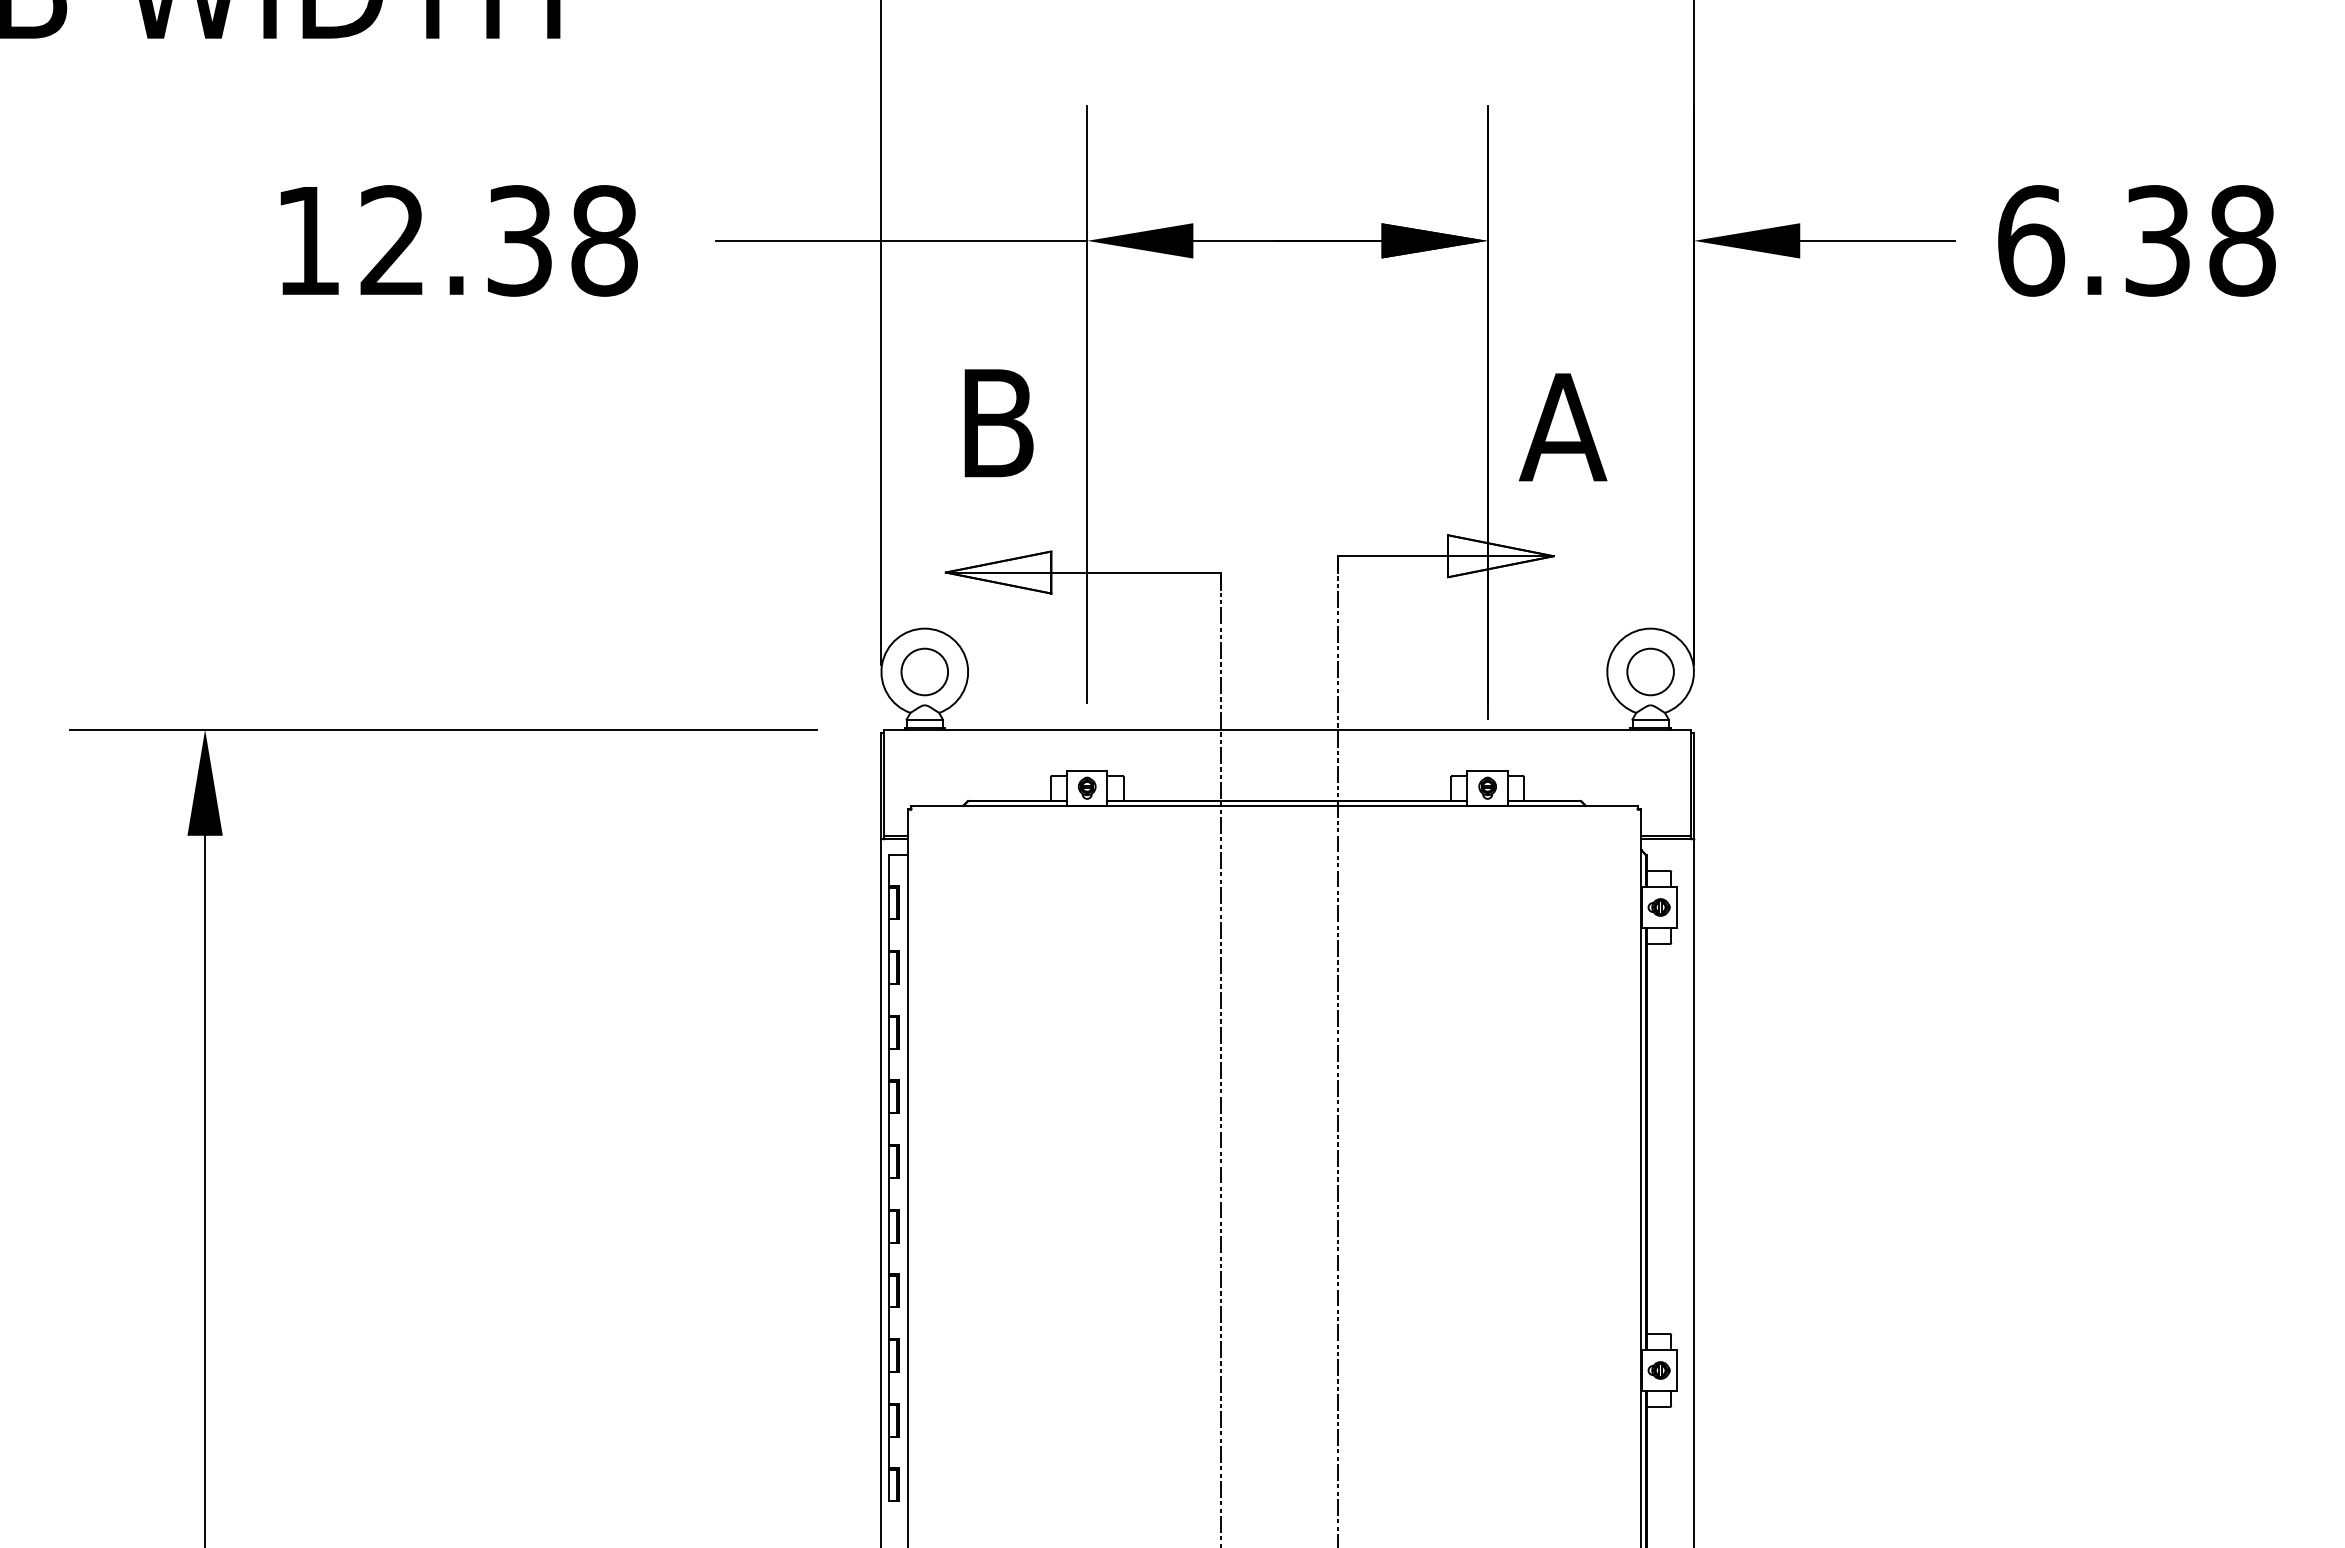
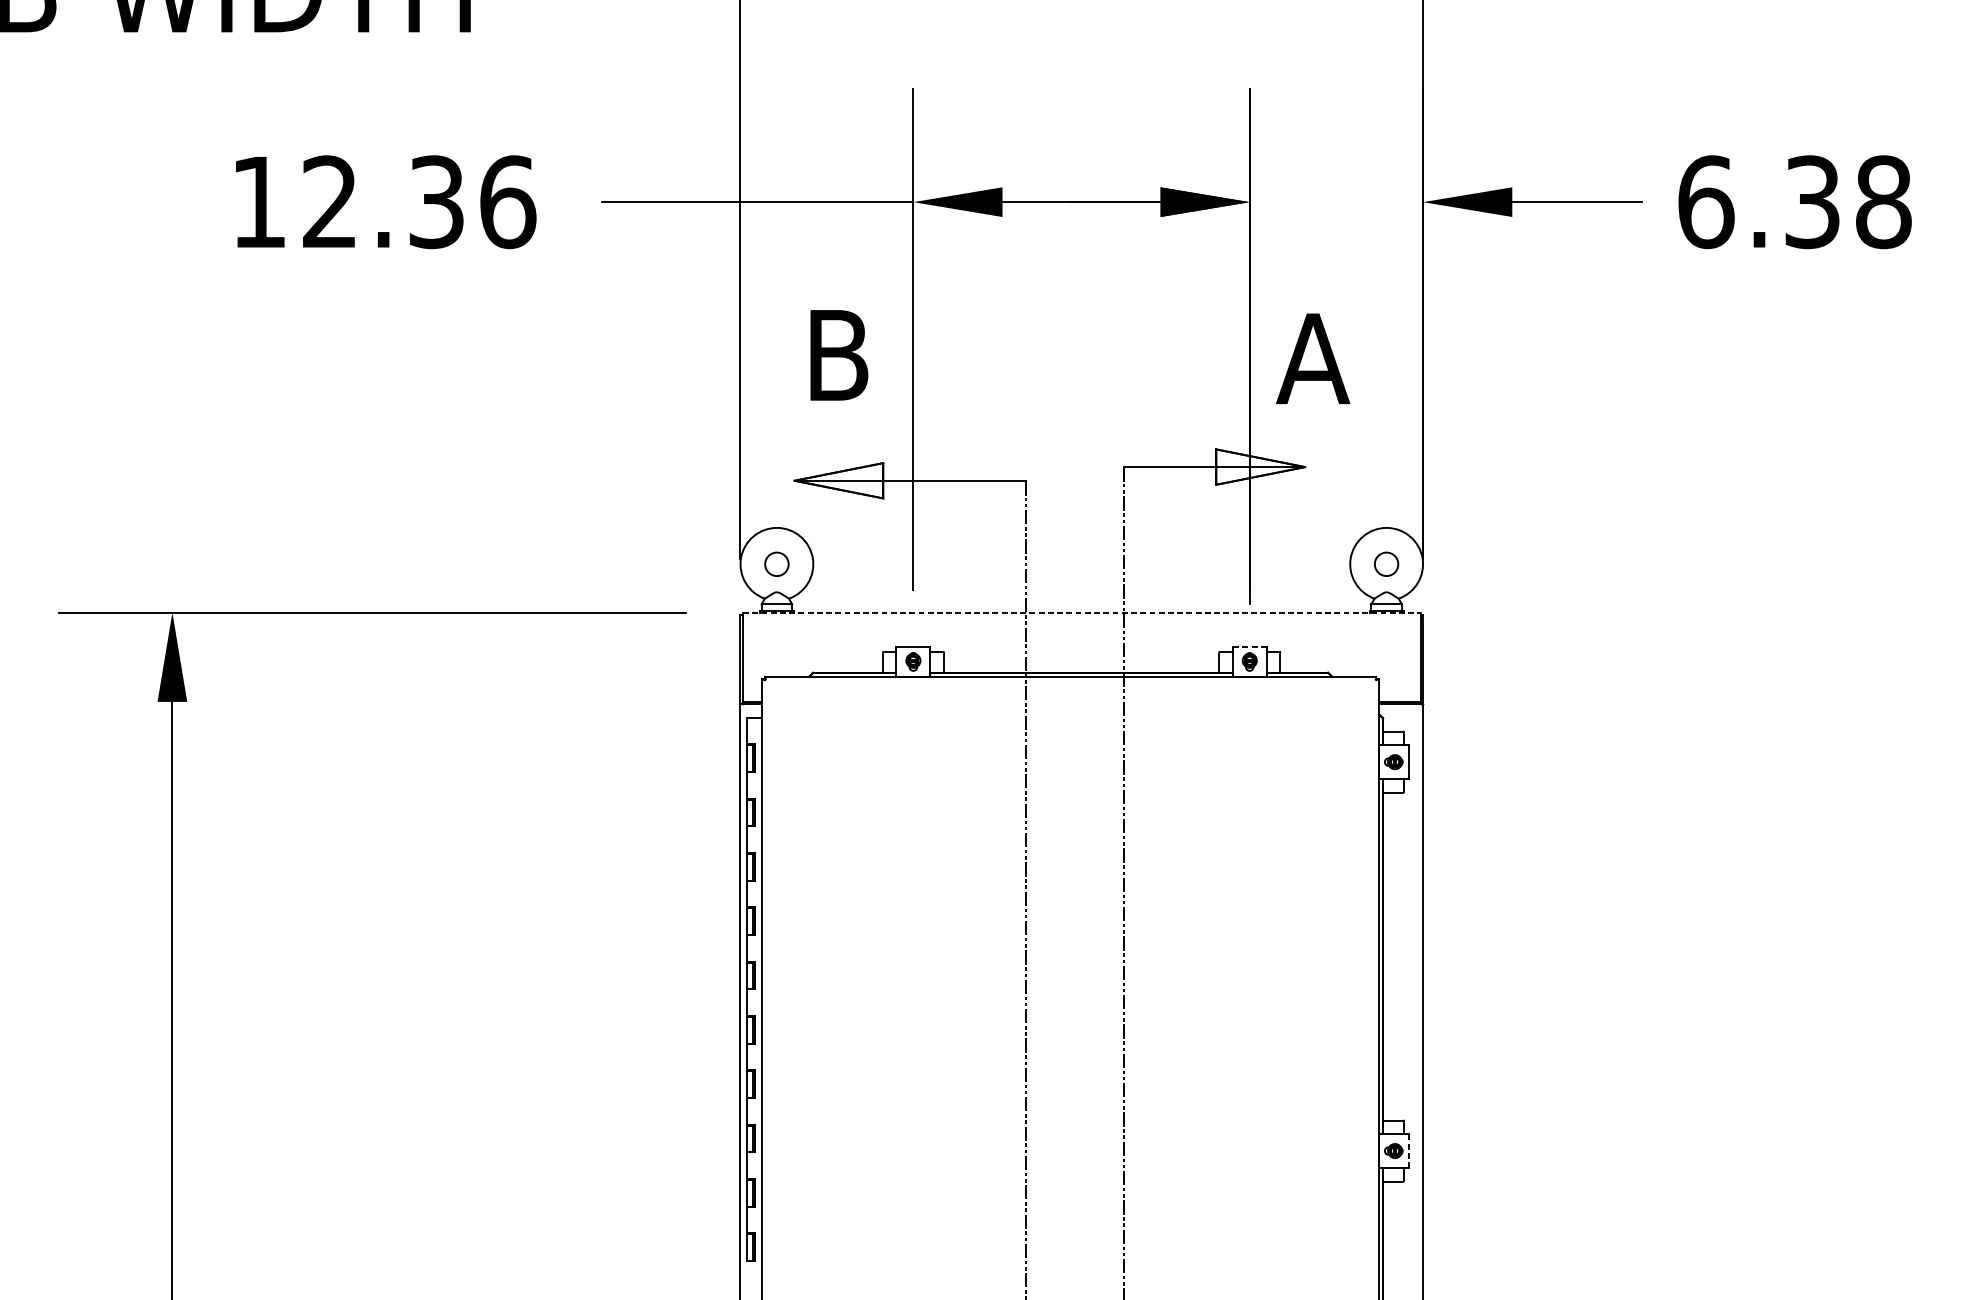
text: (604, 240) -> (507, 201), 12.38 -> 12.36
circle: (924, 671) -> (776, 563), size x0.6
circle: (1650, 671) -> (1386, 563), size x0.6
line: (1288, 729) -> (1082, 612), solid -> dashed
line: (1487, 770) -> (1249, 647), solid -> dashed
line: (1676, 1370) -> (1408, 1151), solid -> dashed

